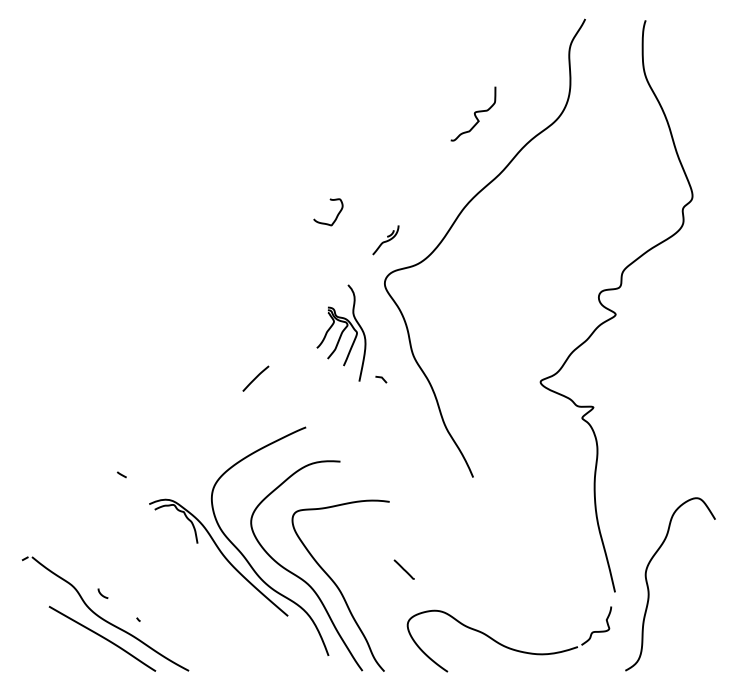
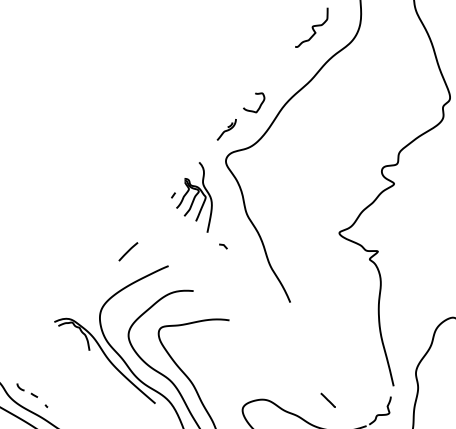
curve: (473, 113) -> (311, 27), moved
curve: (336, 215) -> (259, 105), moved
curve: (312, 330) -> (173, 195), added
line: (255, 378) -> (128, 251), moved
line: (381, 378) -> (223, 245), moved
curve: (121, 474) -> (34, 395), moved
line: (403, 569) -> (327, 400), moved

